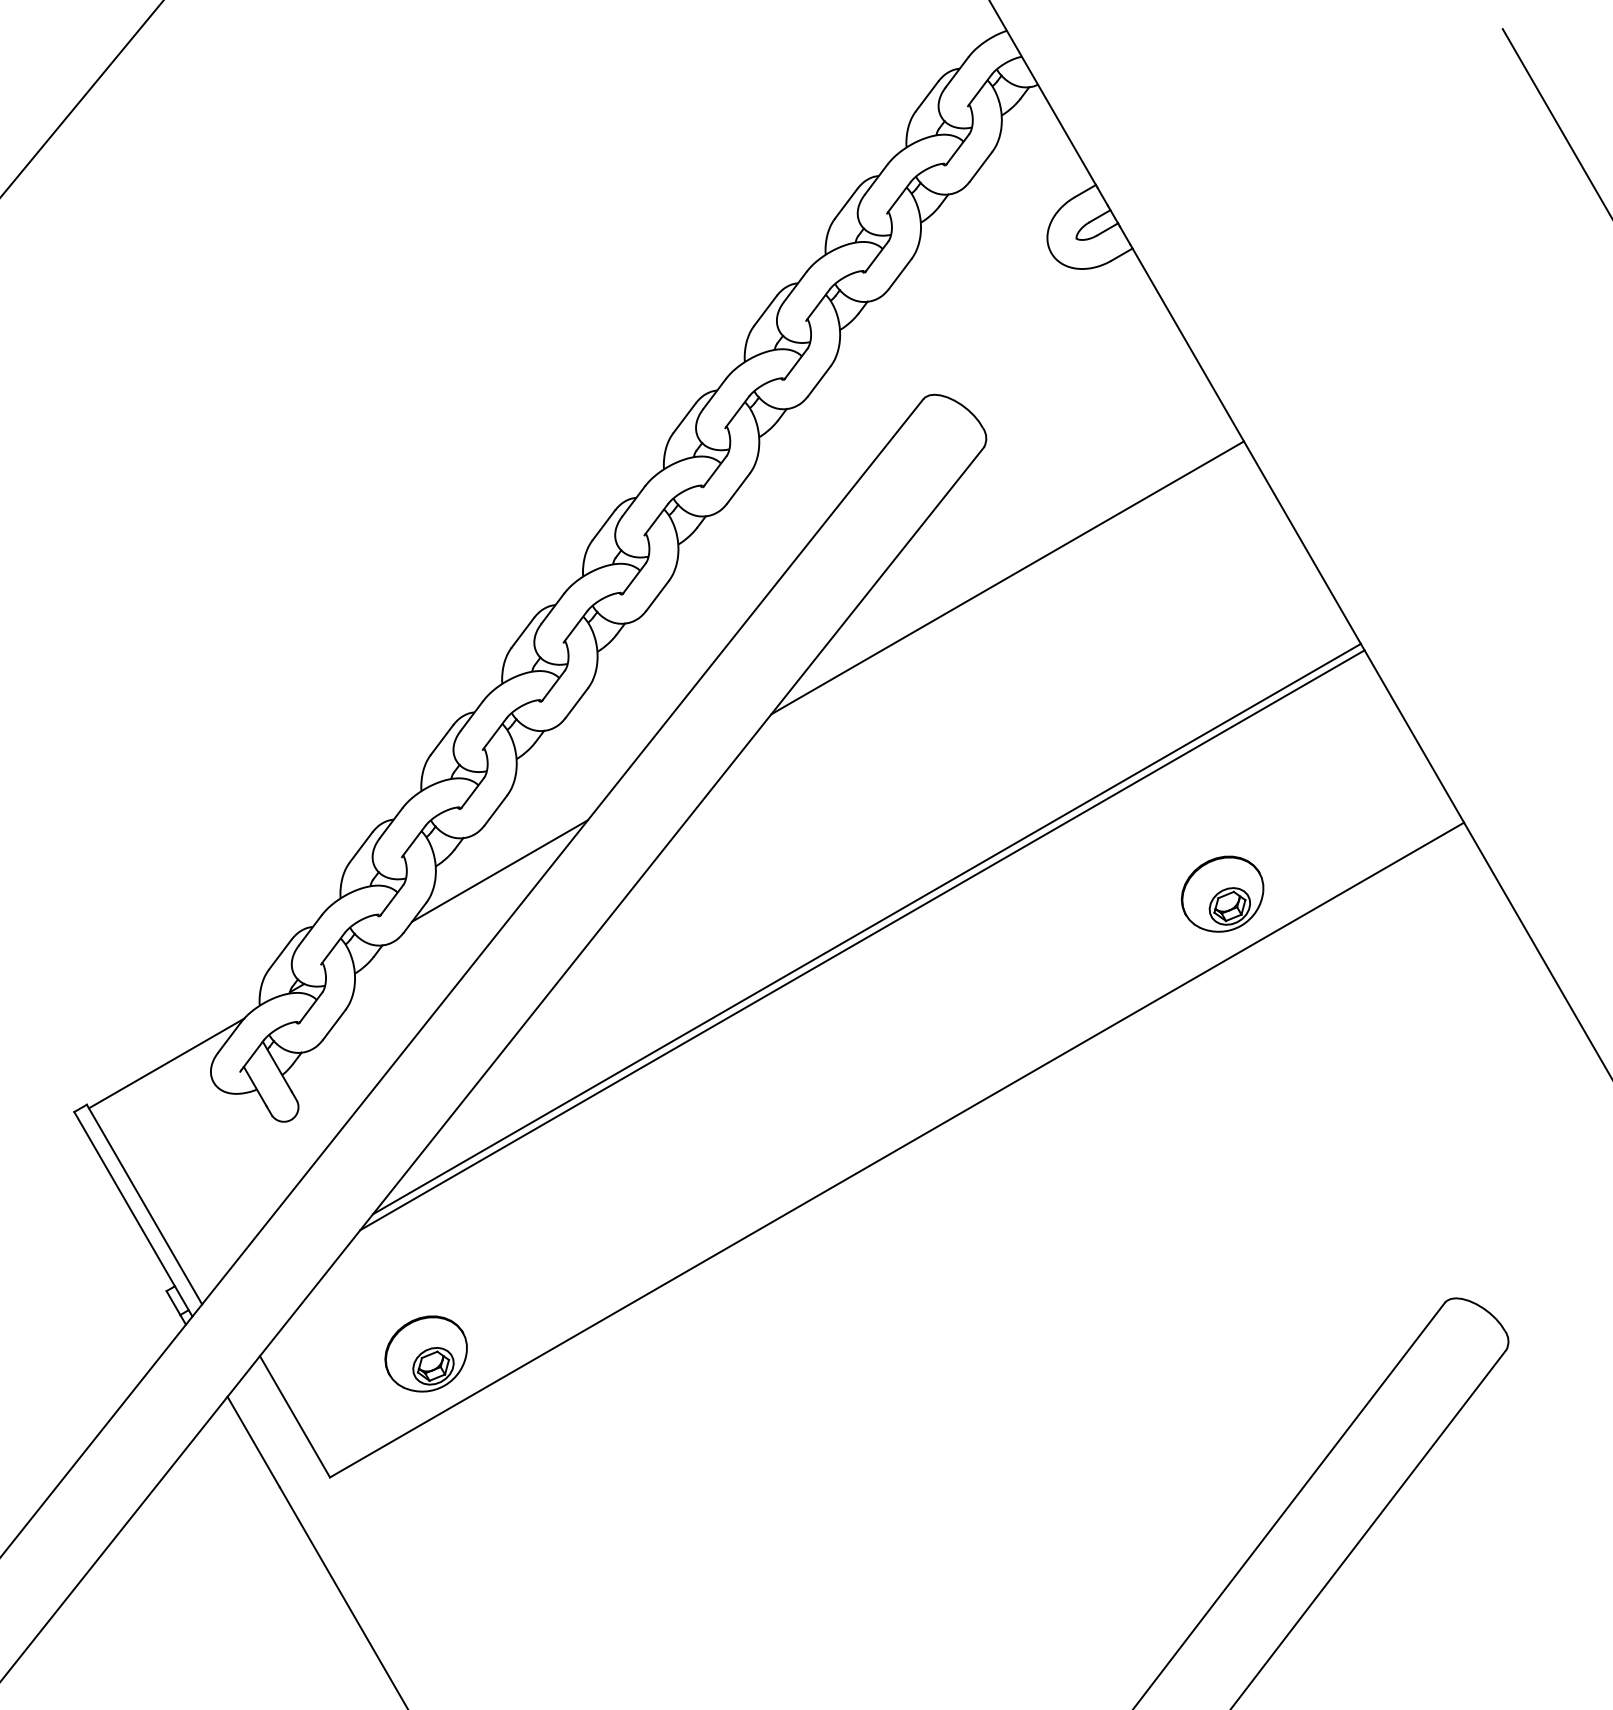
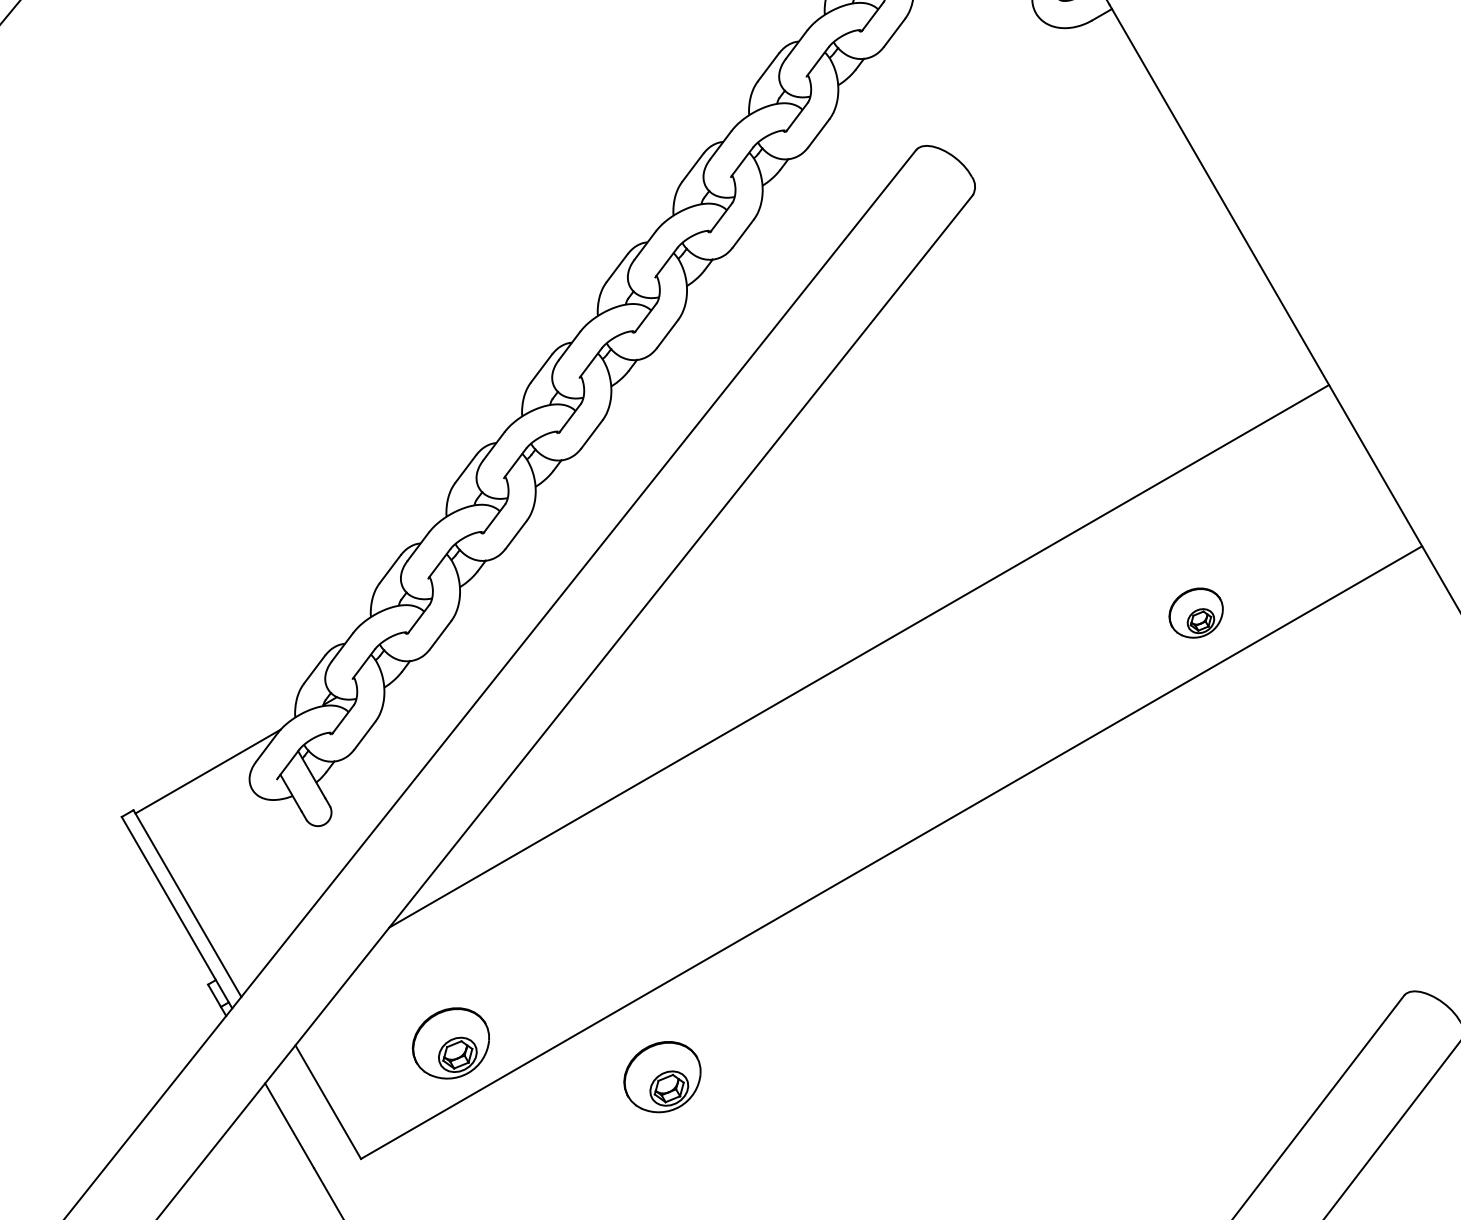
line: (1007, 577) -> (994, 316), removed
line: (499, 870) -> (519, 591), removed
part: (1222, 893) -> (1196, 612), size x0.7
line: (866, 928) -> (863, 645), removed
part: (651, 1389) -> (661, 1076), added

